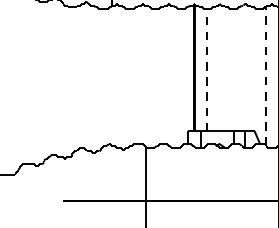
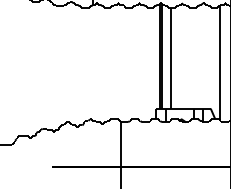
line: (207, 69) -> (171, 57), dashed -> solid
line: (265, 76) -> (219, 63), dashed -> solid

